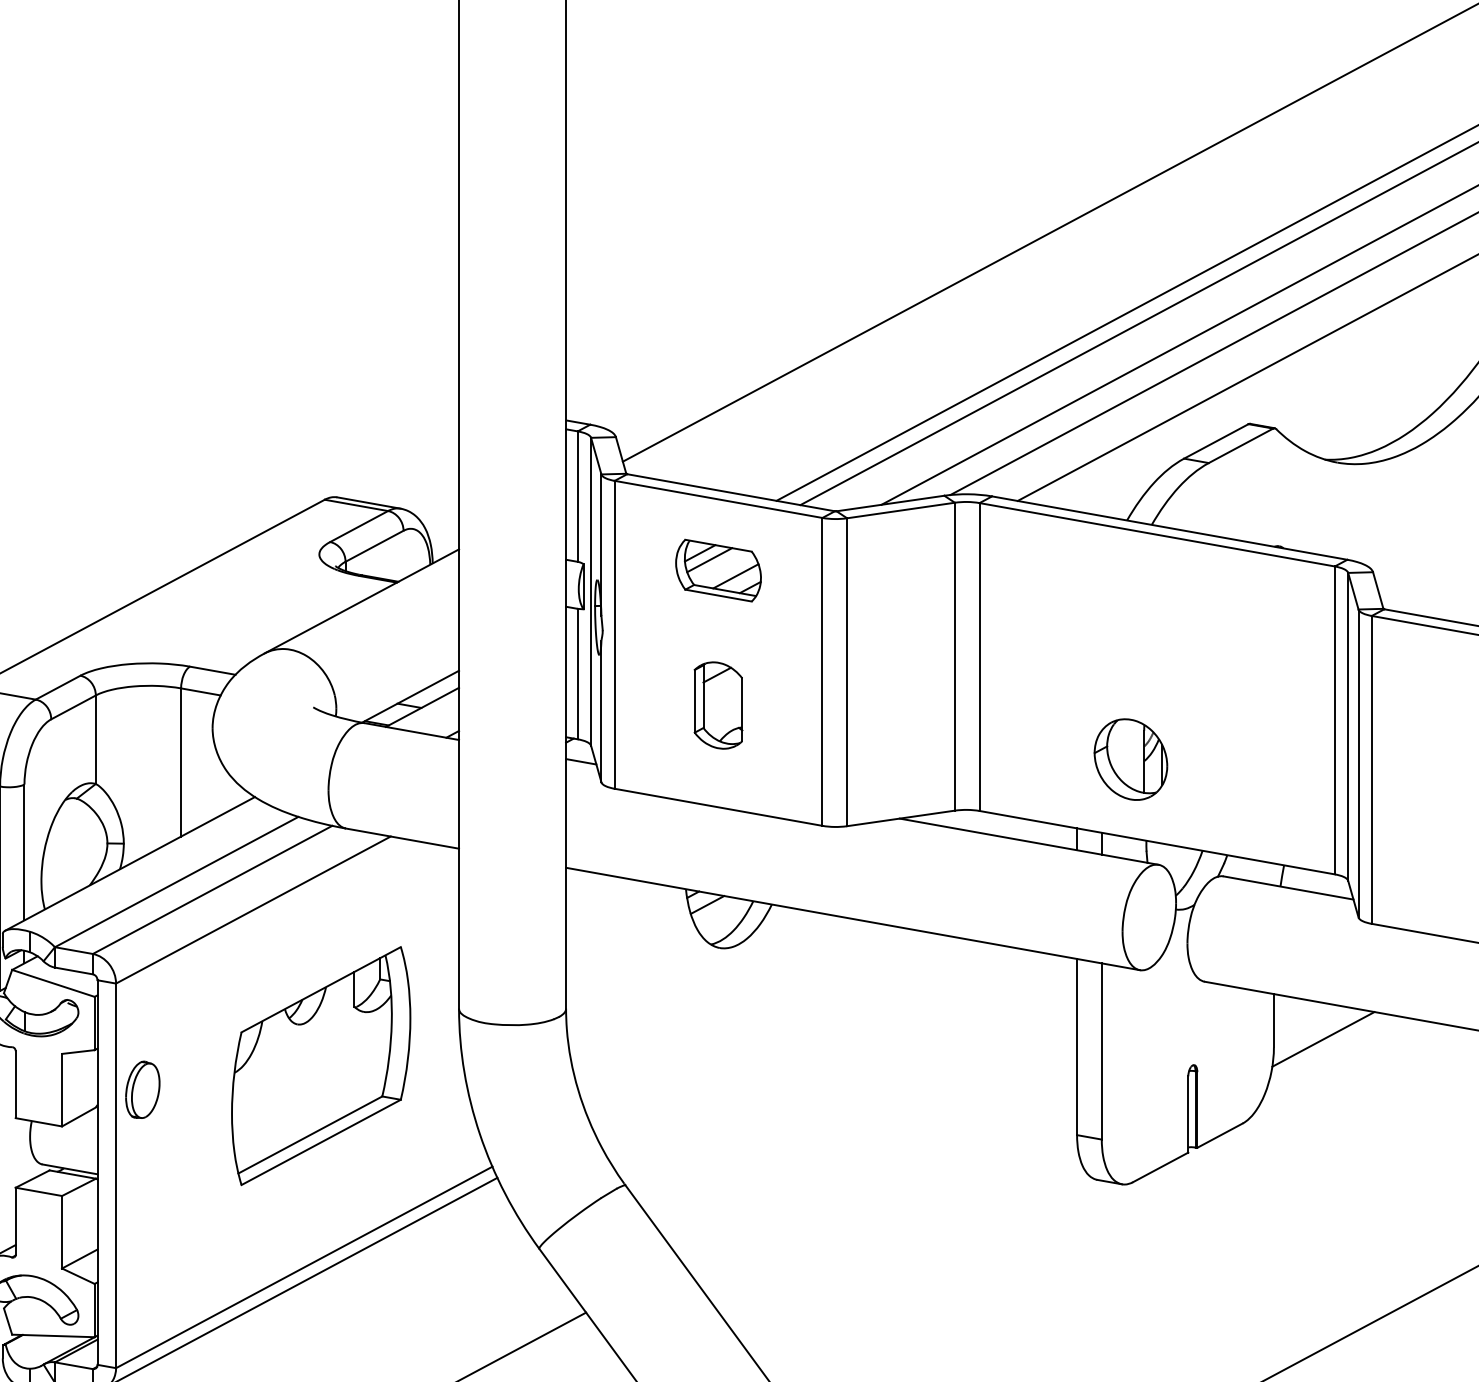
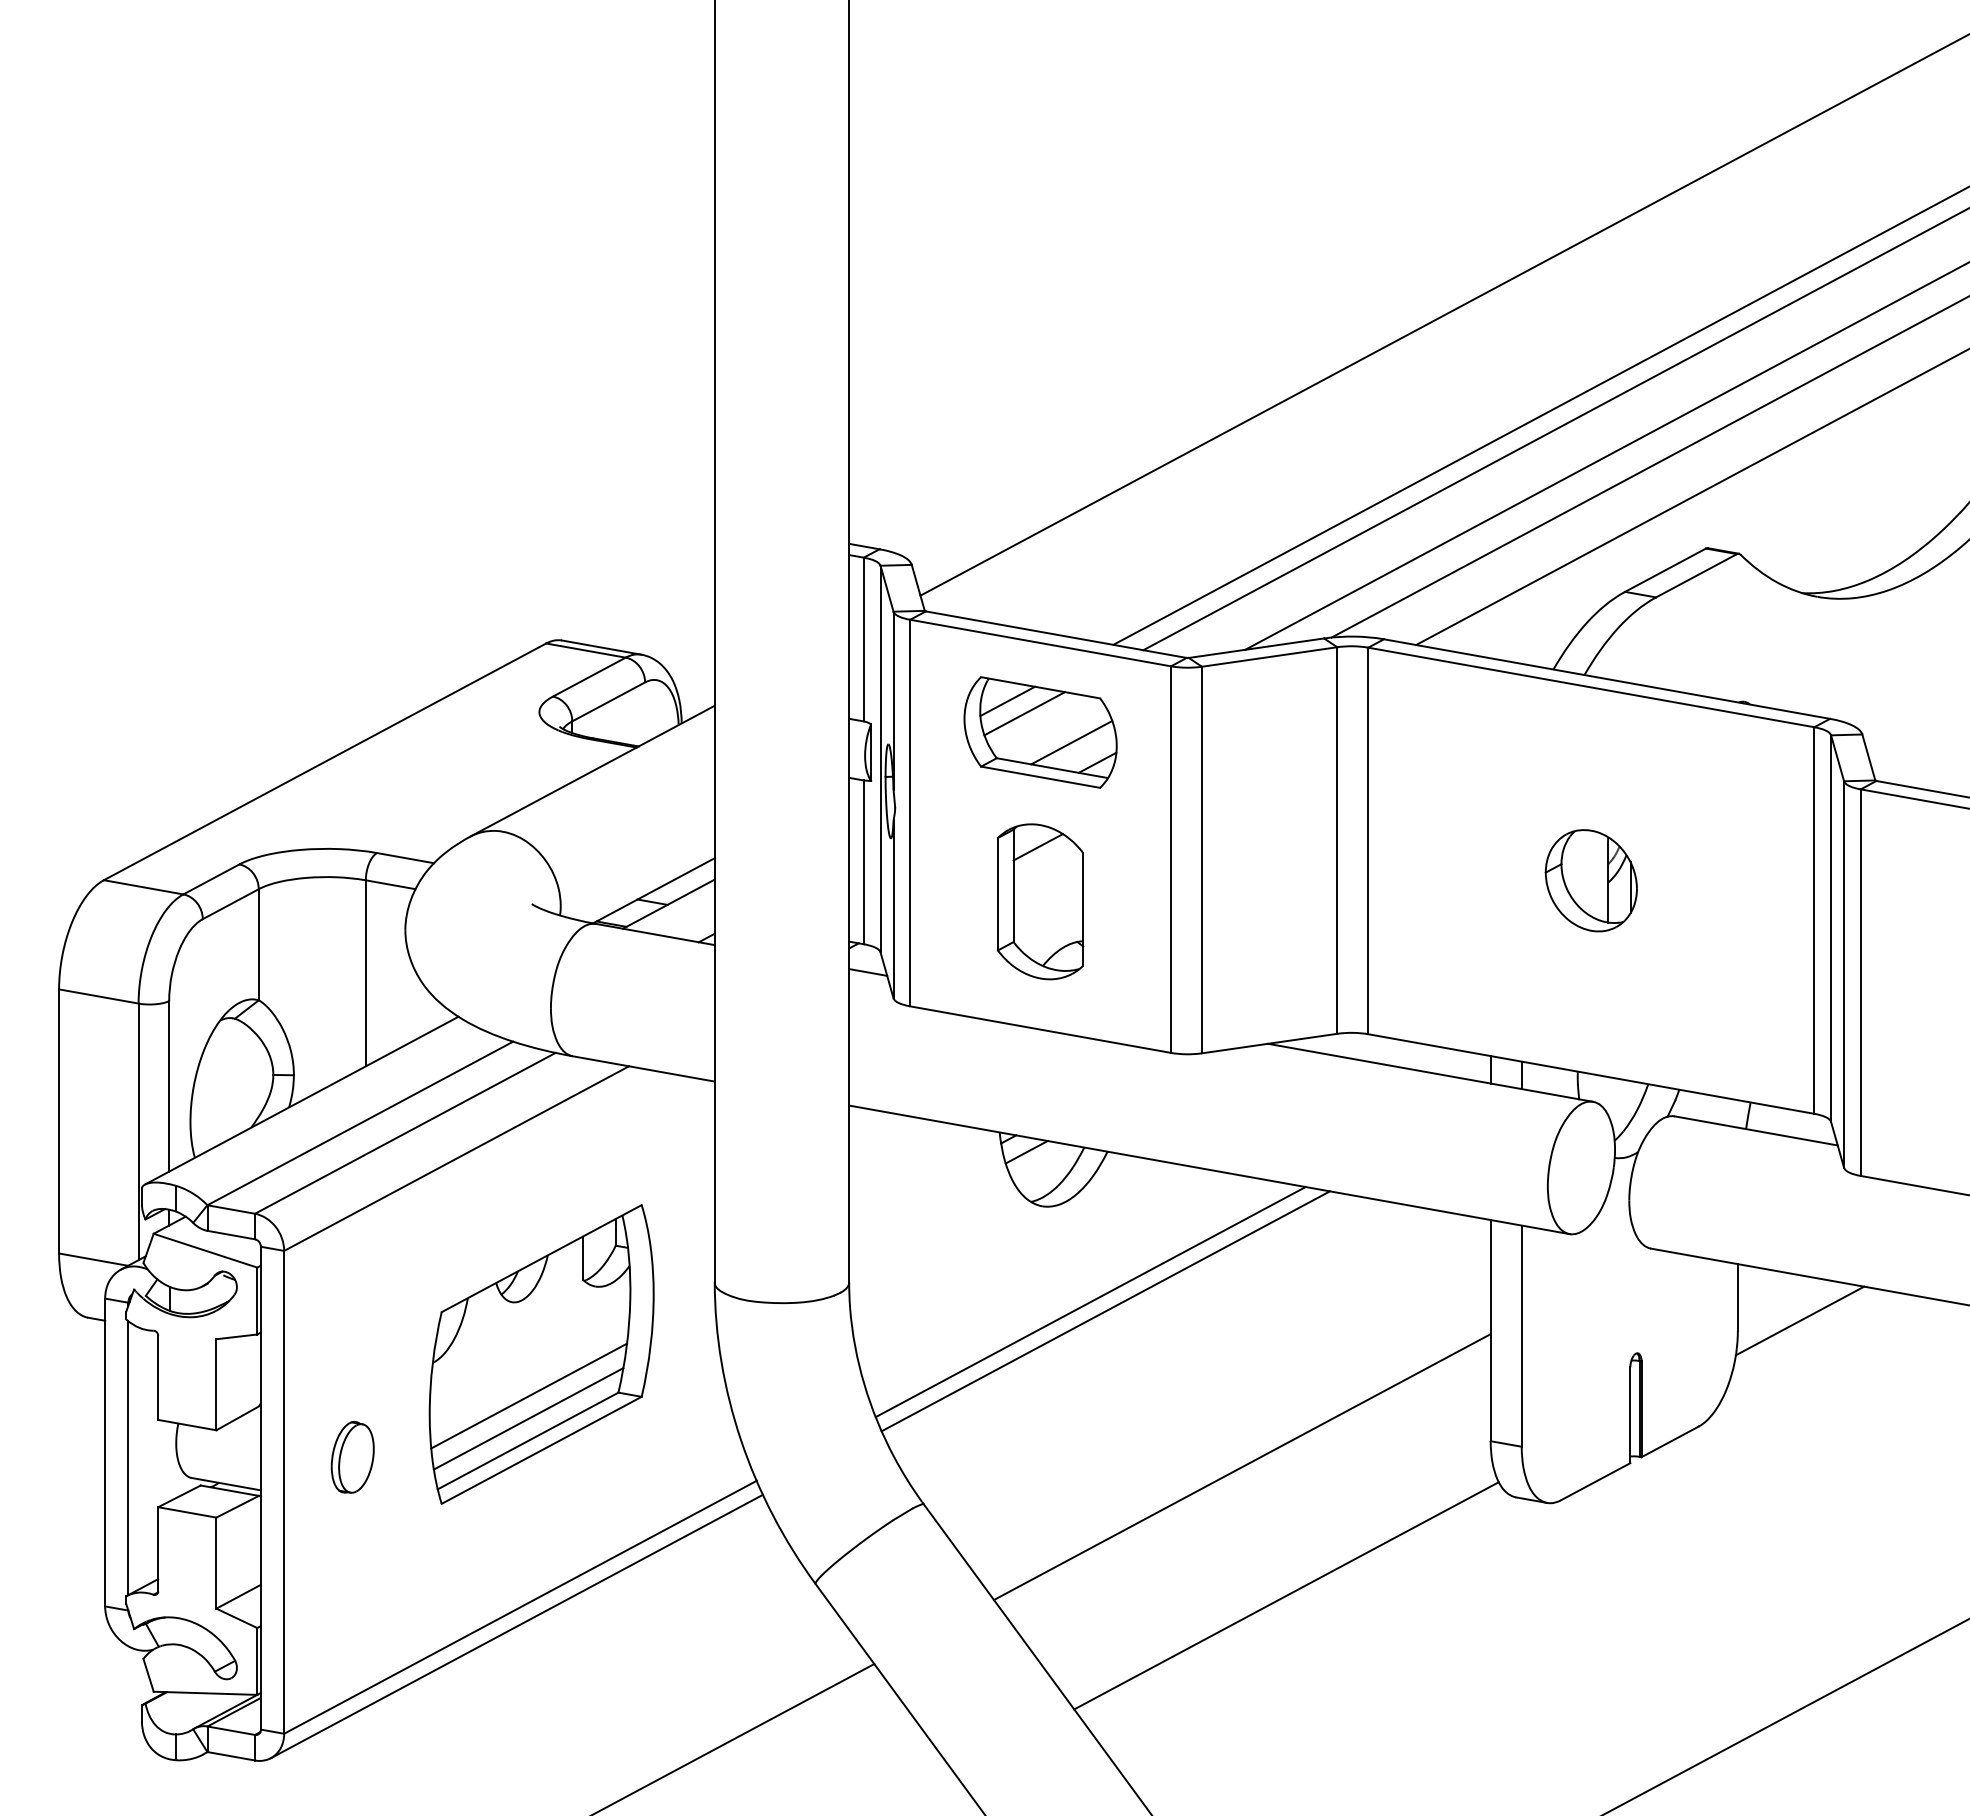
part: (718, 570) -> (1040, 732), size x1.43
part: (718, 705) -> (1040, 901), size x1.43
part: (1130, 759) -> (1590, 880), moved
line: (758, 1024) -> (1090, 1302), added
line: (770, 1031) -> (1105, 1311), added
part: (142, 1089) -> (352, 1457), moved
line: (311, 1098) -> (529, 1395), added
line: (310, 1117) -> (528, 1418), added
line: (878, 1156) -> (1241, 1467), added
line: (914, 1258) -> (1286, 1595), added

